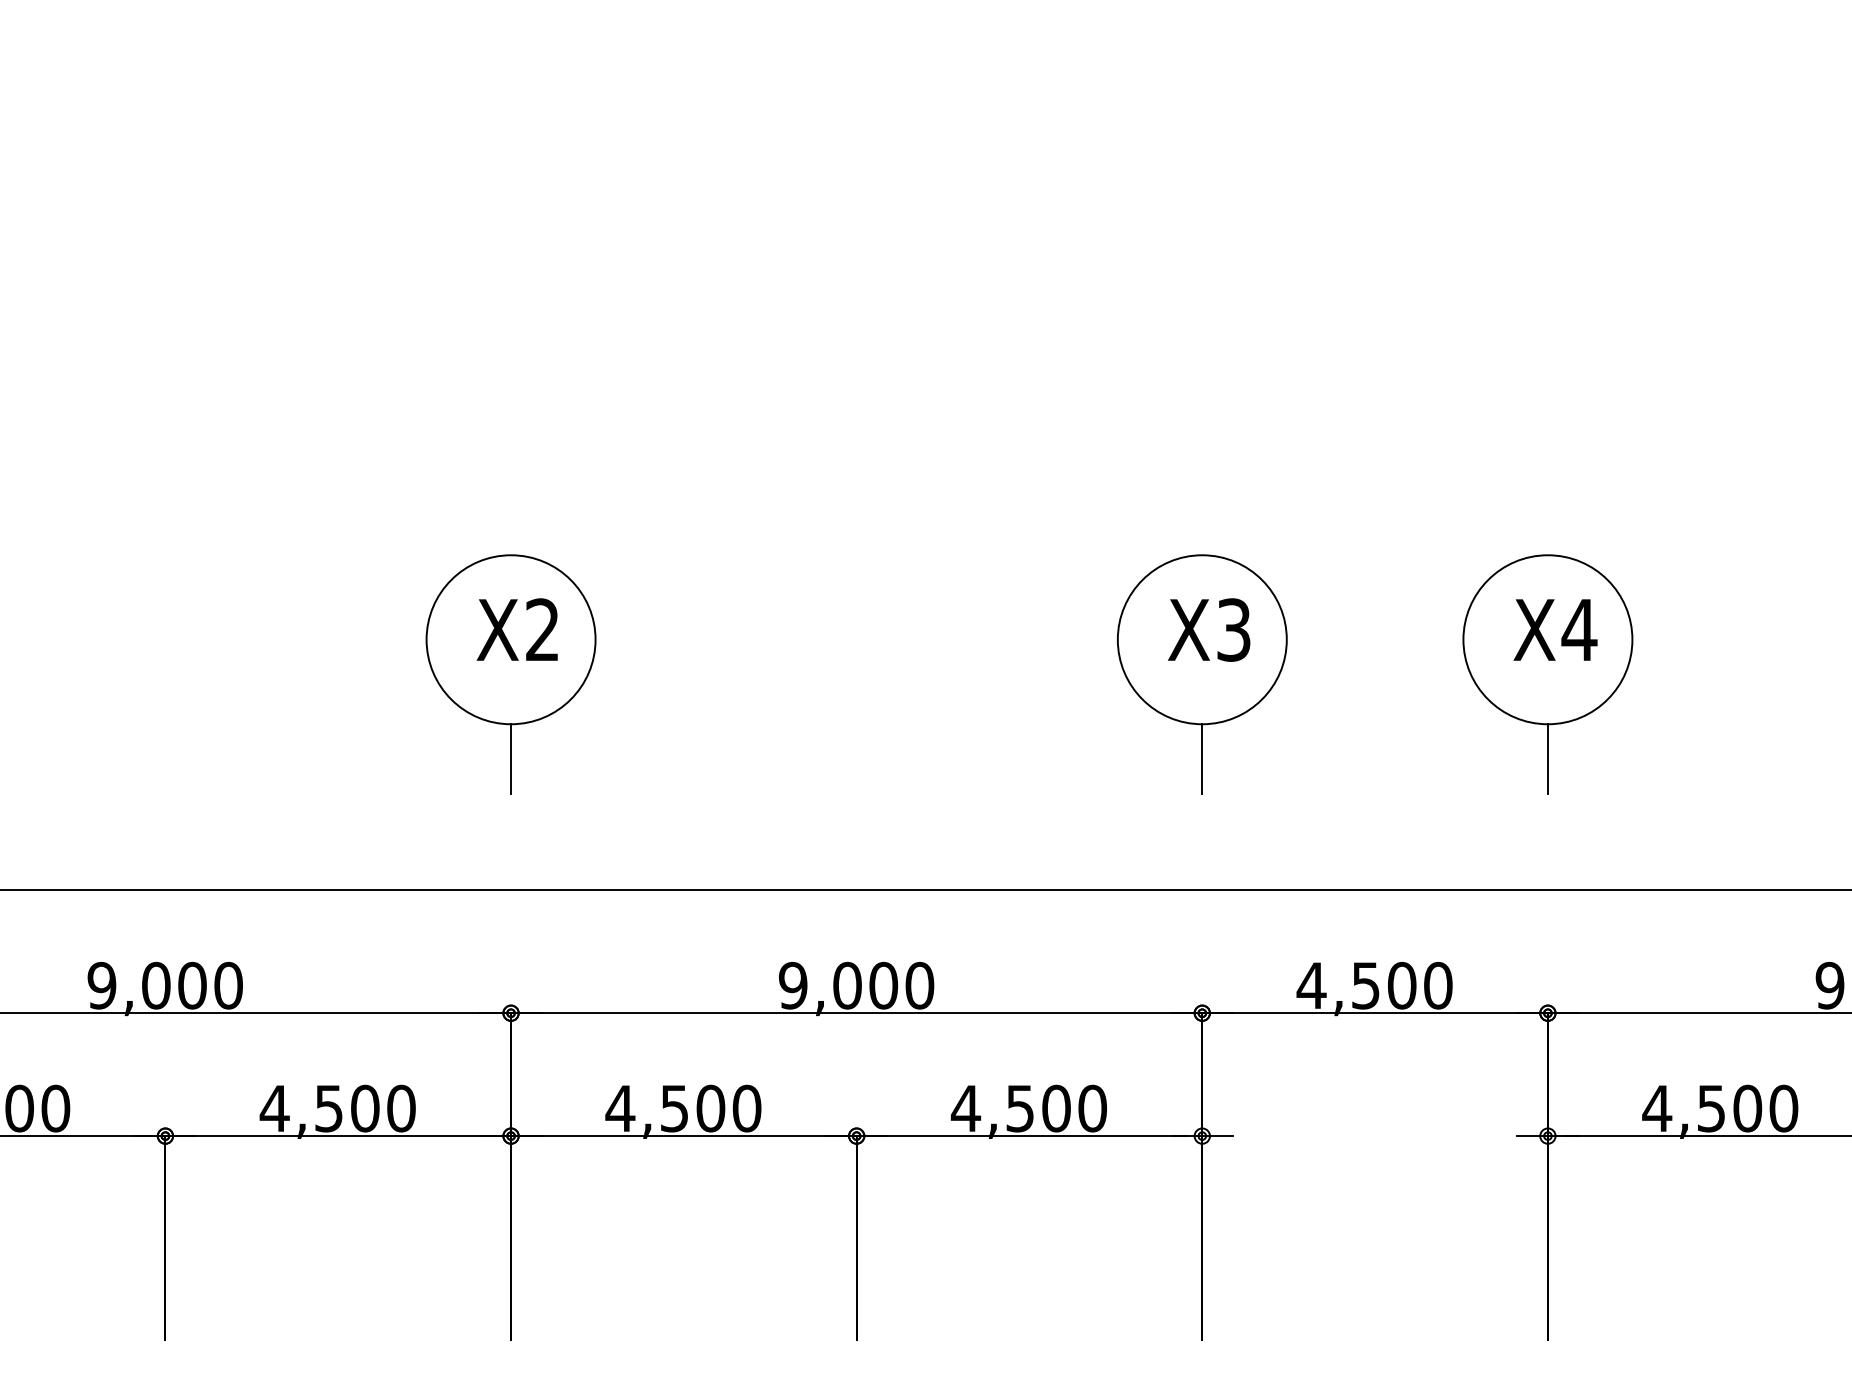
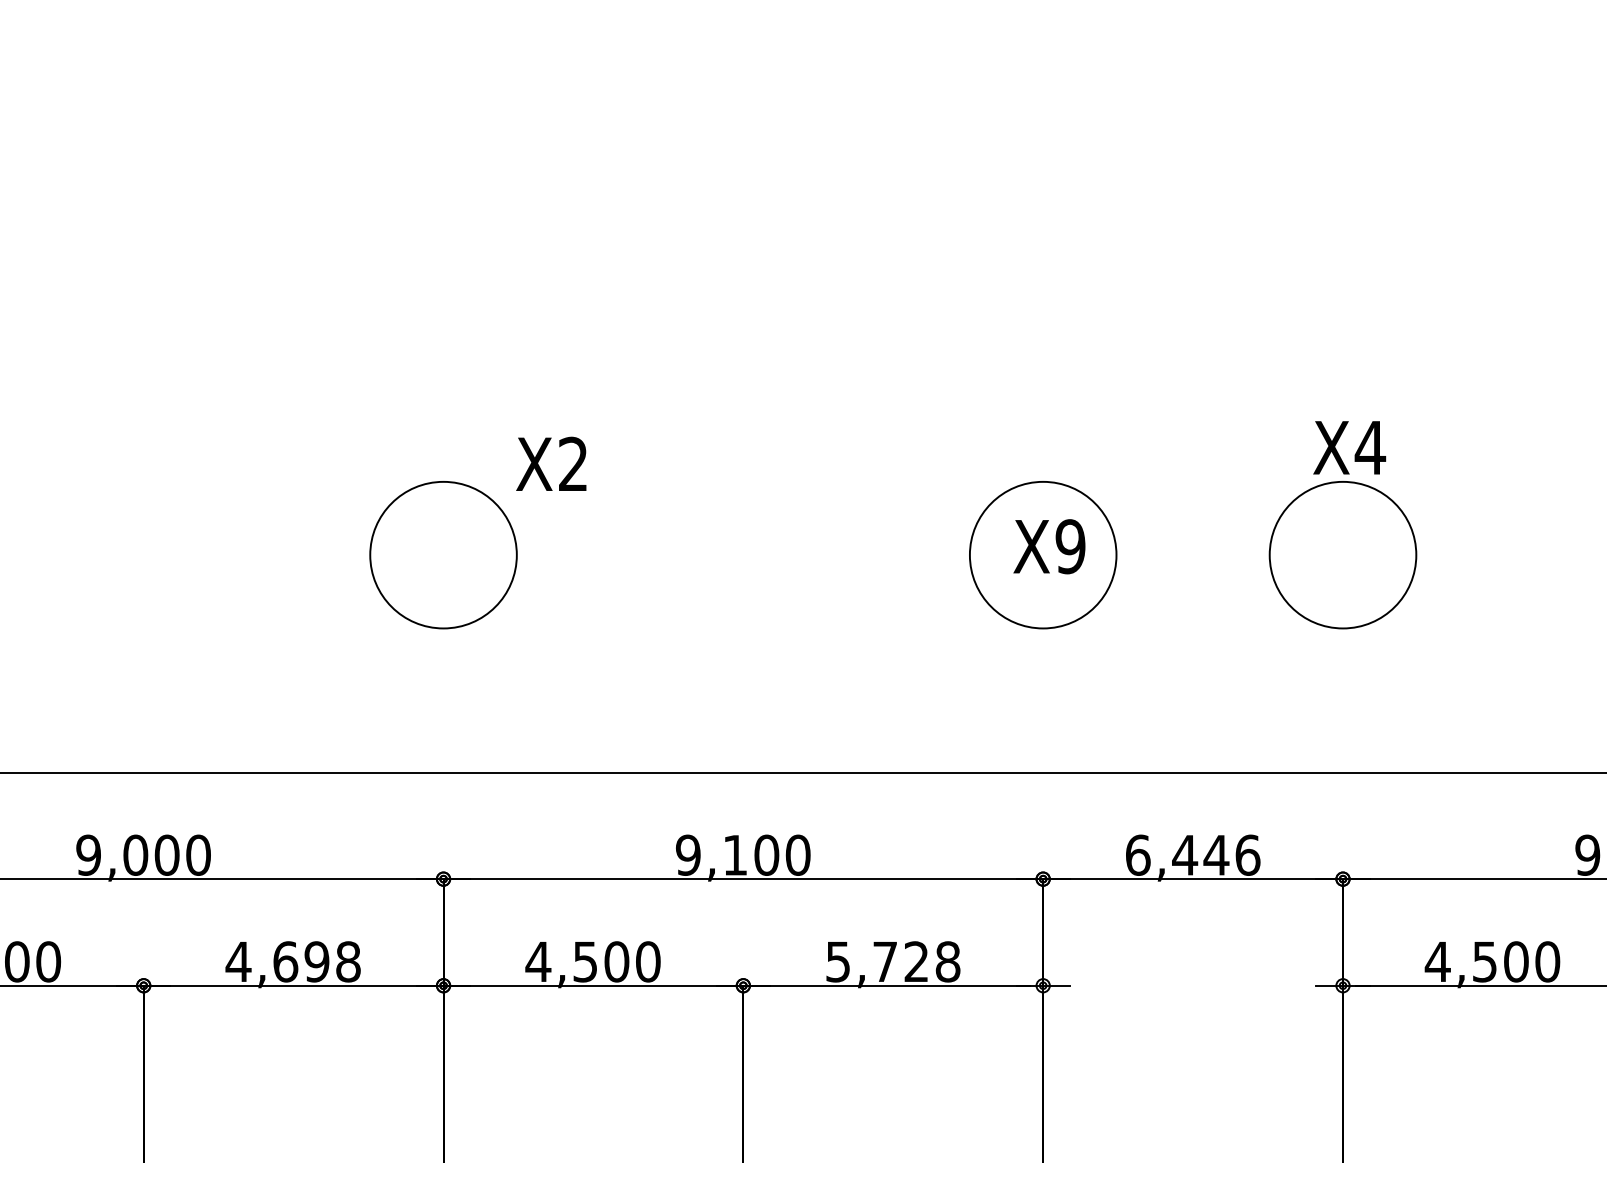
text: (516, 629) -> (550, 463), moved
text: (1233, 629) -> (1070, 546), X3 -> X9
text: (1555, 629) -> (1349, 447), moved
line: (511, 758) -> (443, 658), removed
line: (1202, 758) -> (1043, 658), removed
line: (1547, 758) -> (1342, 658), removed
text: (847, 985) -> (735, 855), 9,000 -> 9,100
text: (1374, 985) -> (1192, 855), 4,500 -> 6,446
text: (365, 1108) -> (317, 961), 4,500 -> 4,698
text: (1028, 1108) -> (892, 961), 4,500 -> 5,728

